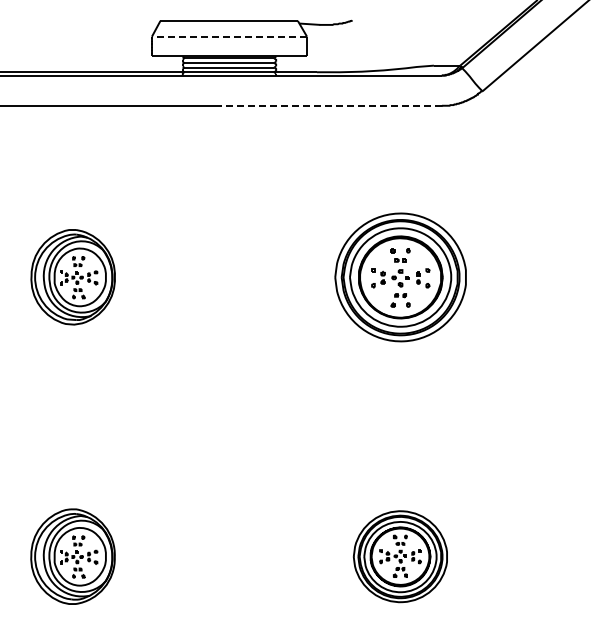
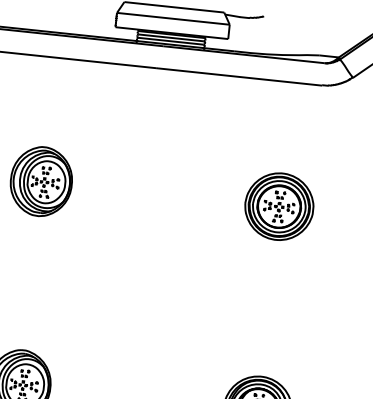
line: (228, 36) -> (172, 18), dashed -> solid
line: (328, 106) -> (239, 77), dashed -> solid
part: (399, 276) -> (278, 206), size x0.71

